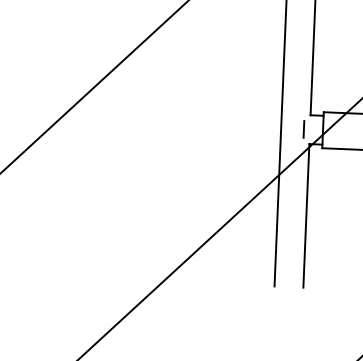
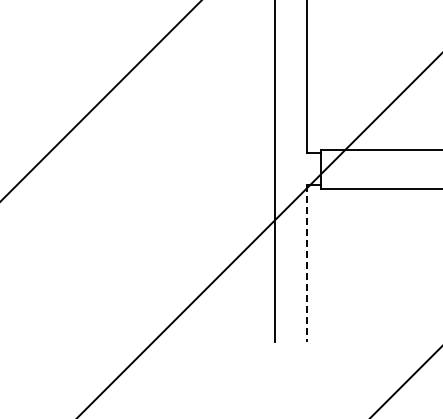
line: (303, 128) -> (299, 168), removed
line: (306, 215) -> (306, 263), solid -> dashed

